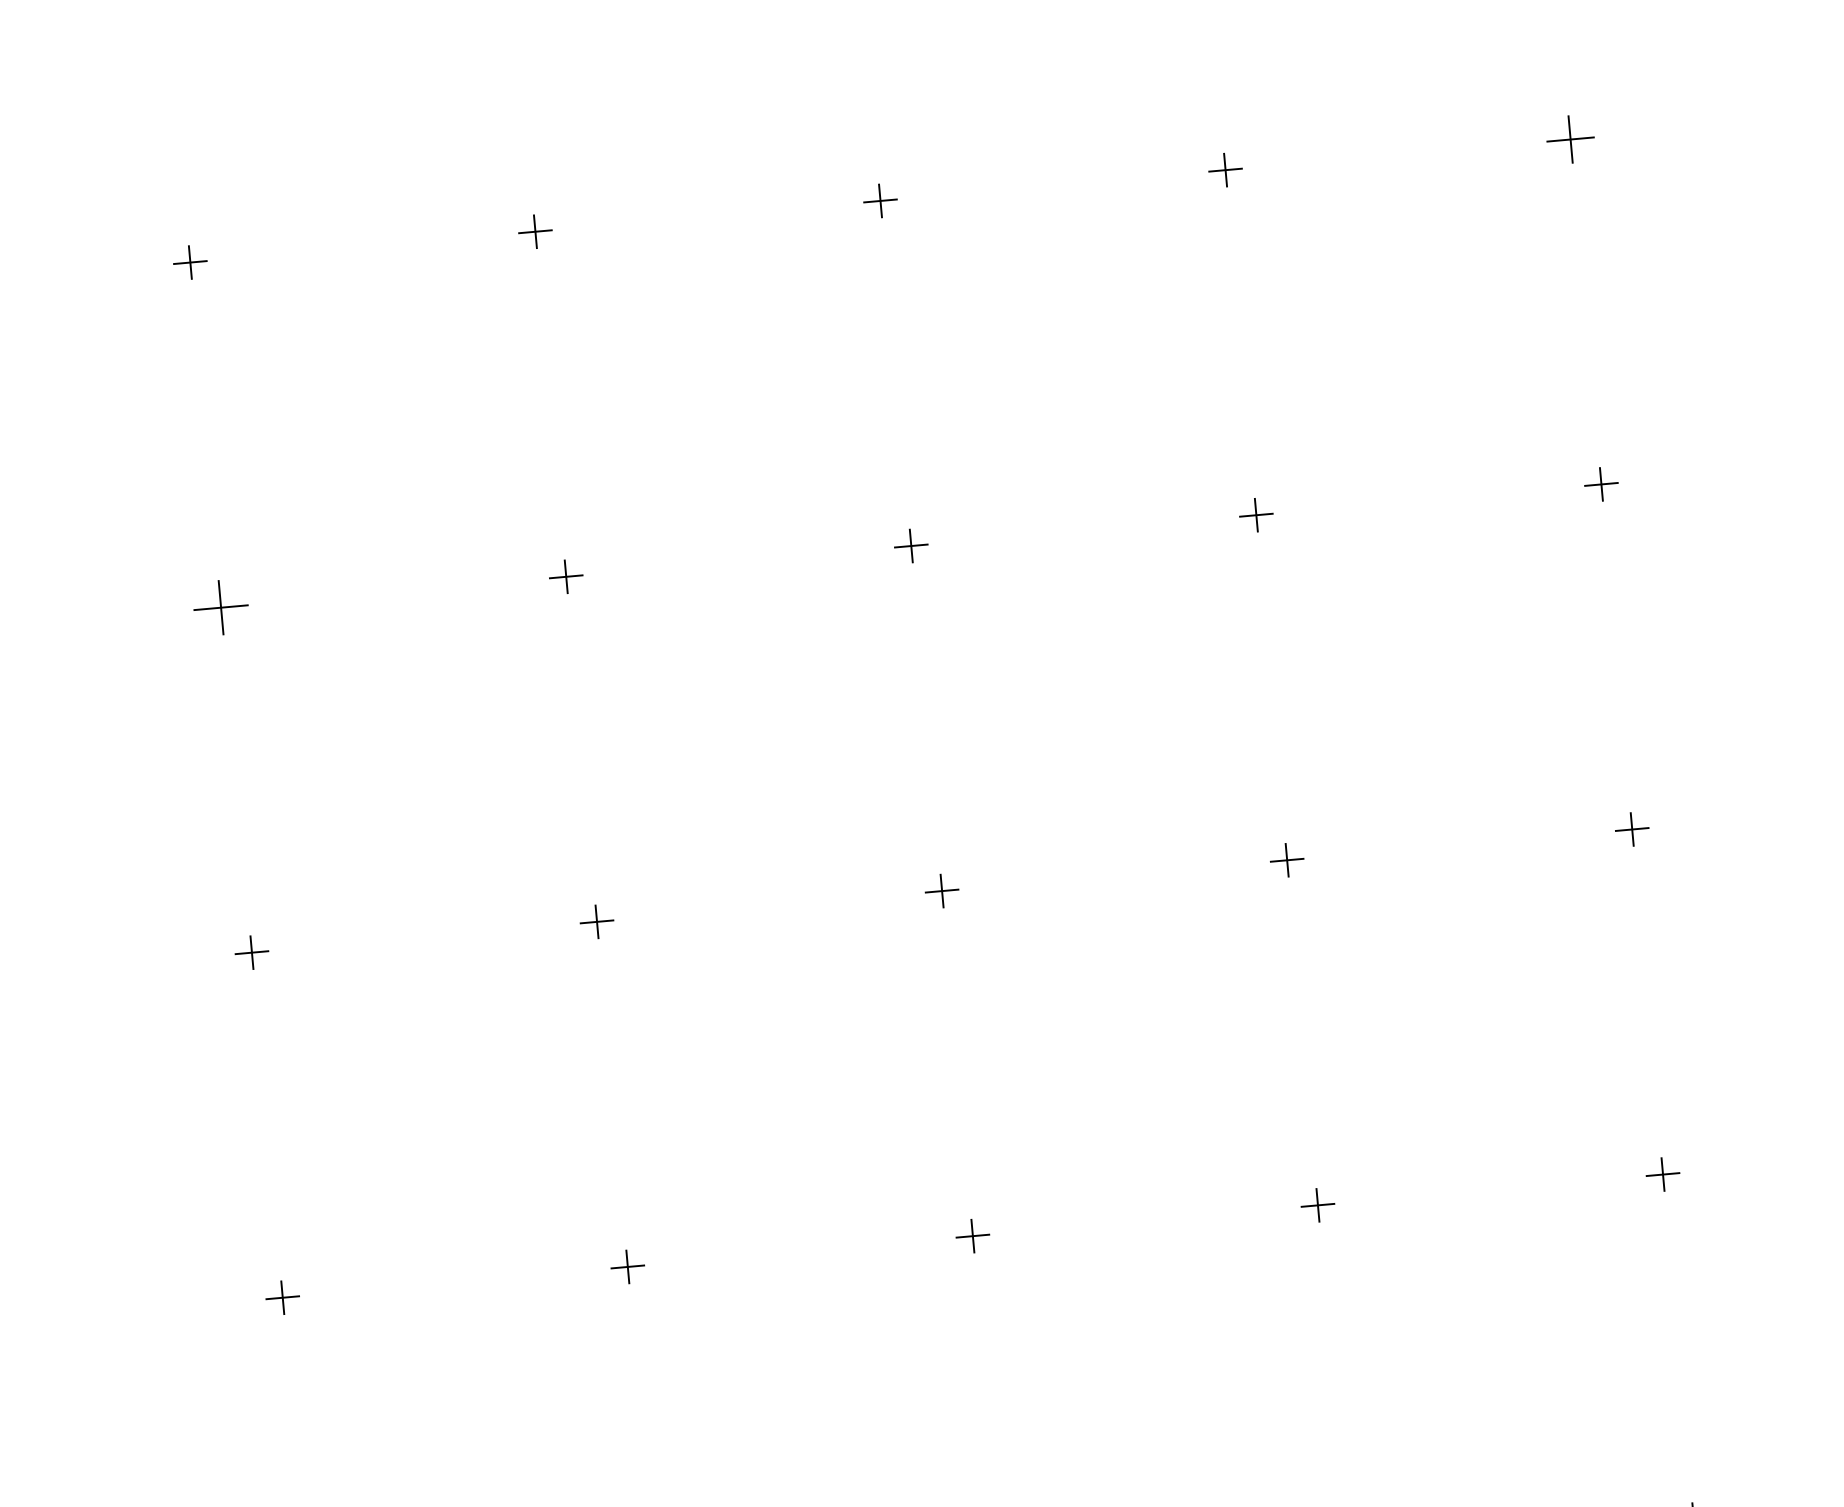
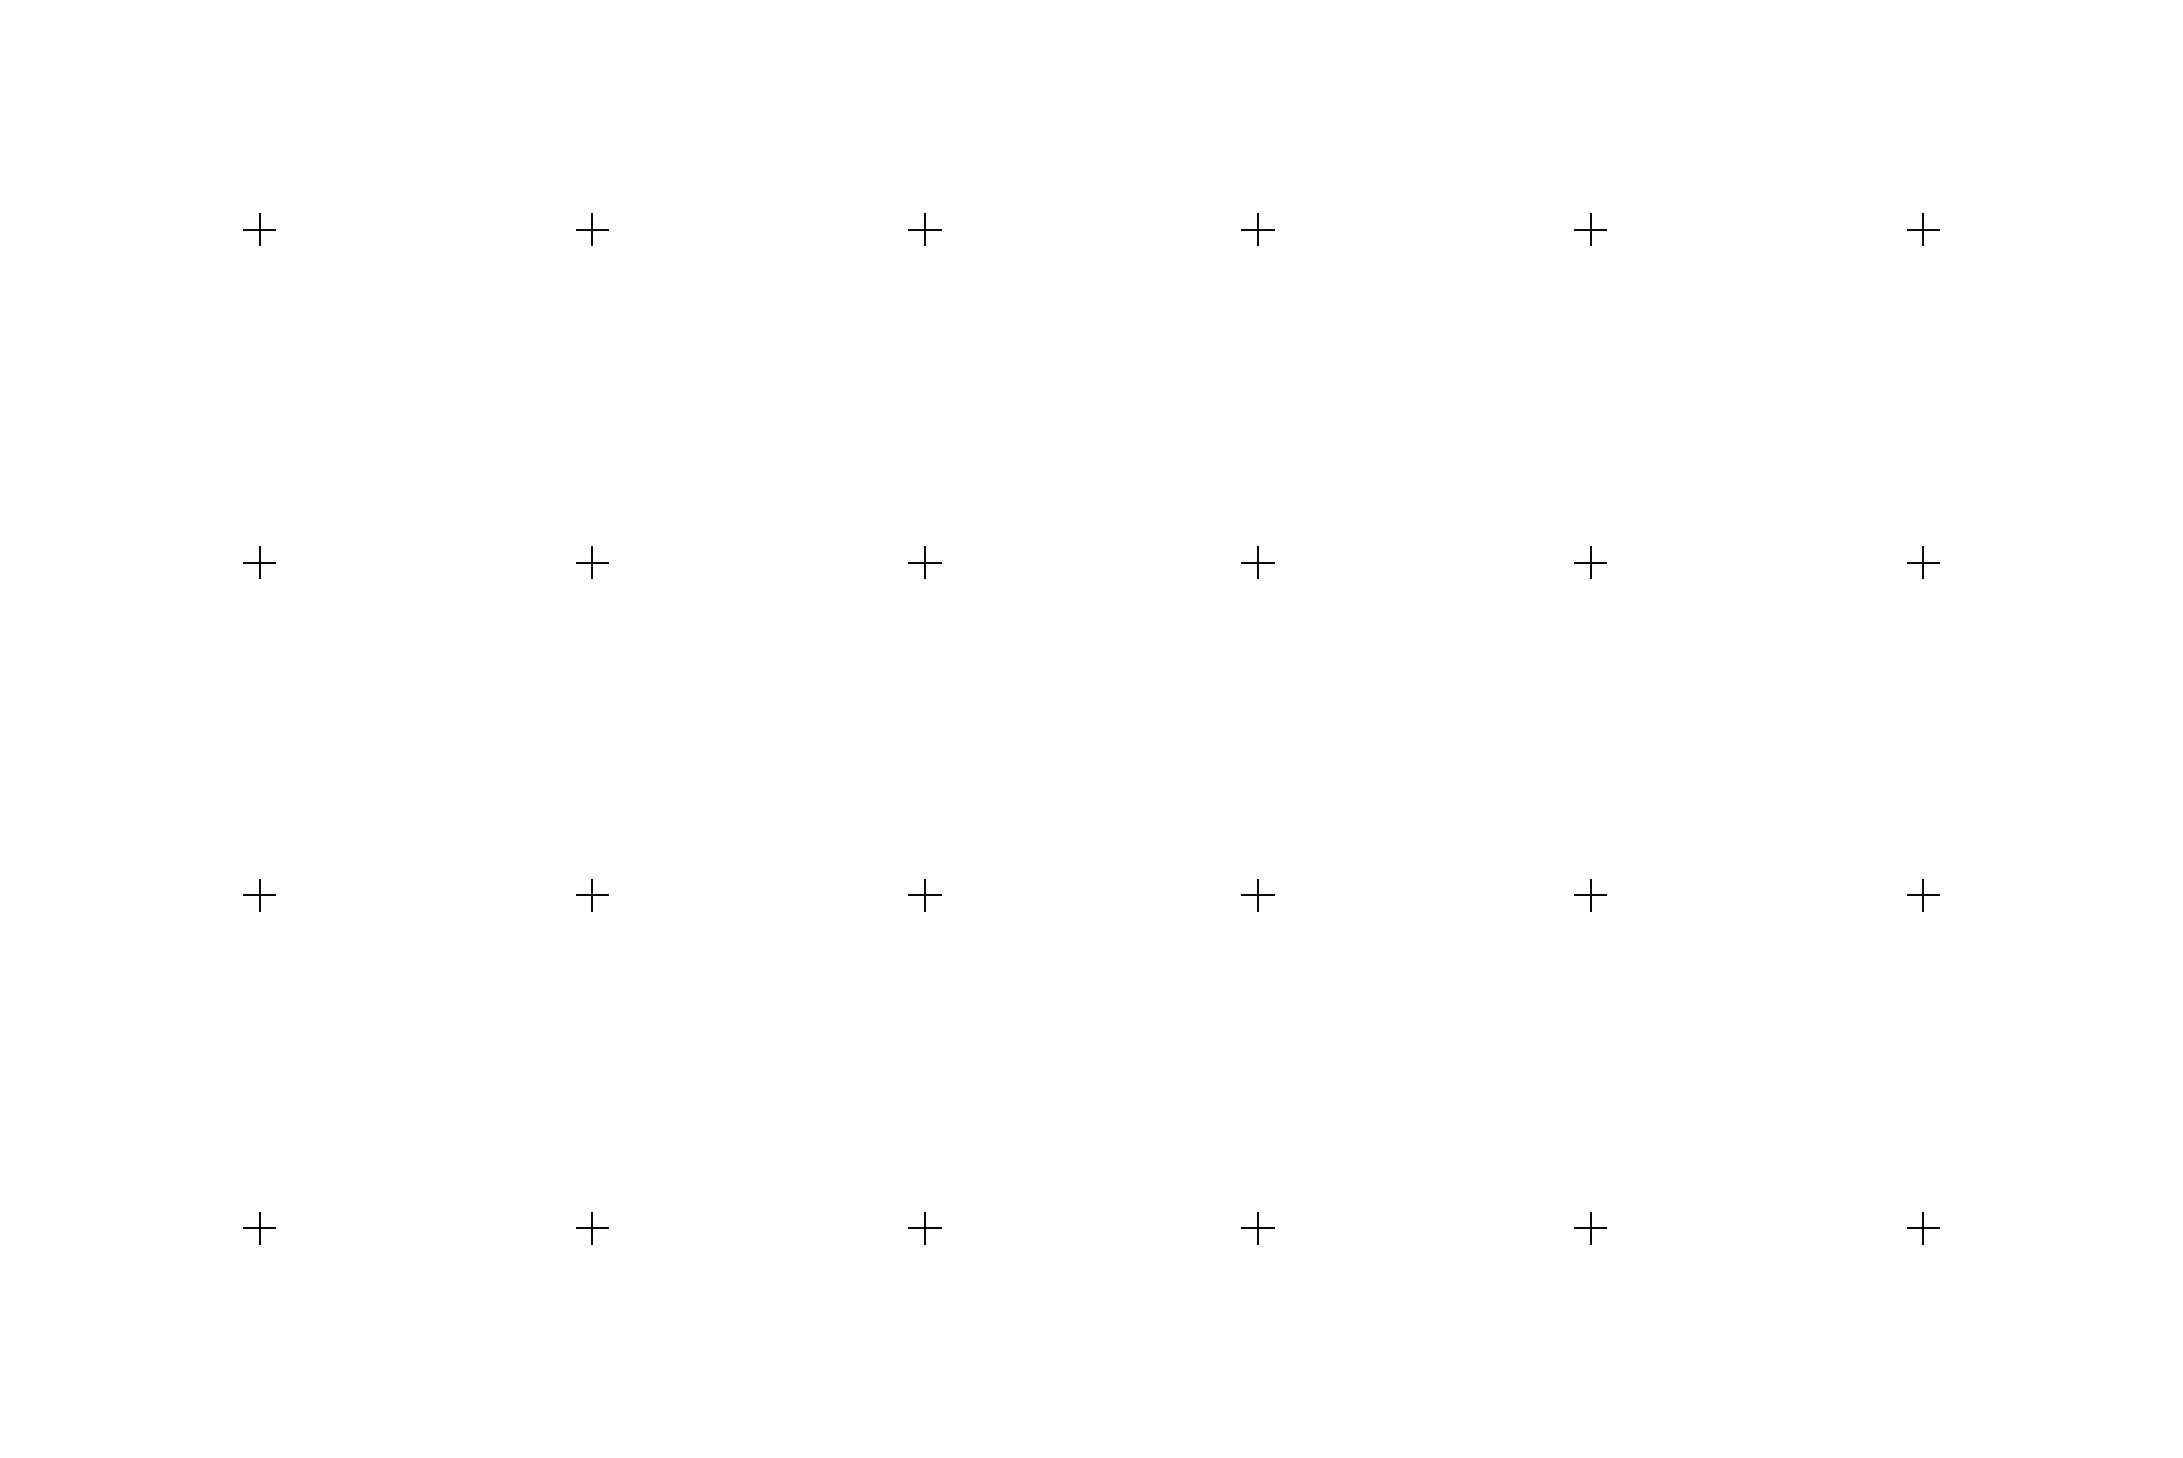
part: (1570, 138) -> (1923, 229), size x0.71
part: (221, 607) -> (592, 562), size x0.62

